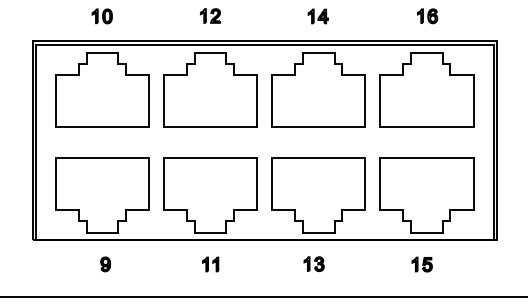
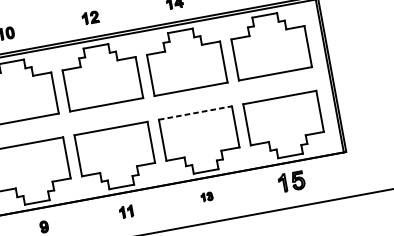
line: (318, 157) -> (195, 112), solid -> dashed
part: (313, 264) -> (206, 197), size x0.7
part: (421, 264) -> (291, 181), size x1.6

